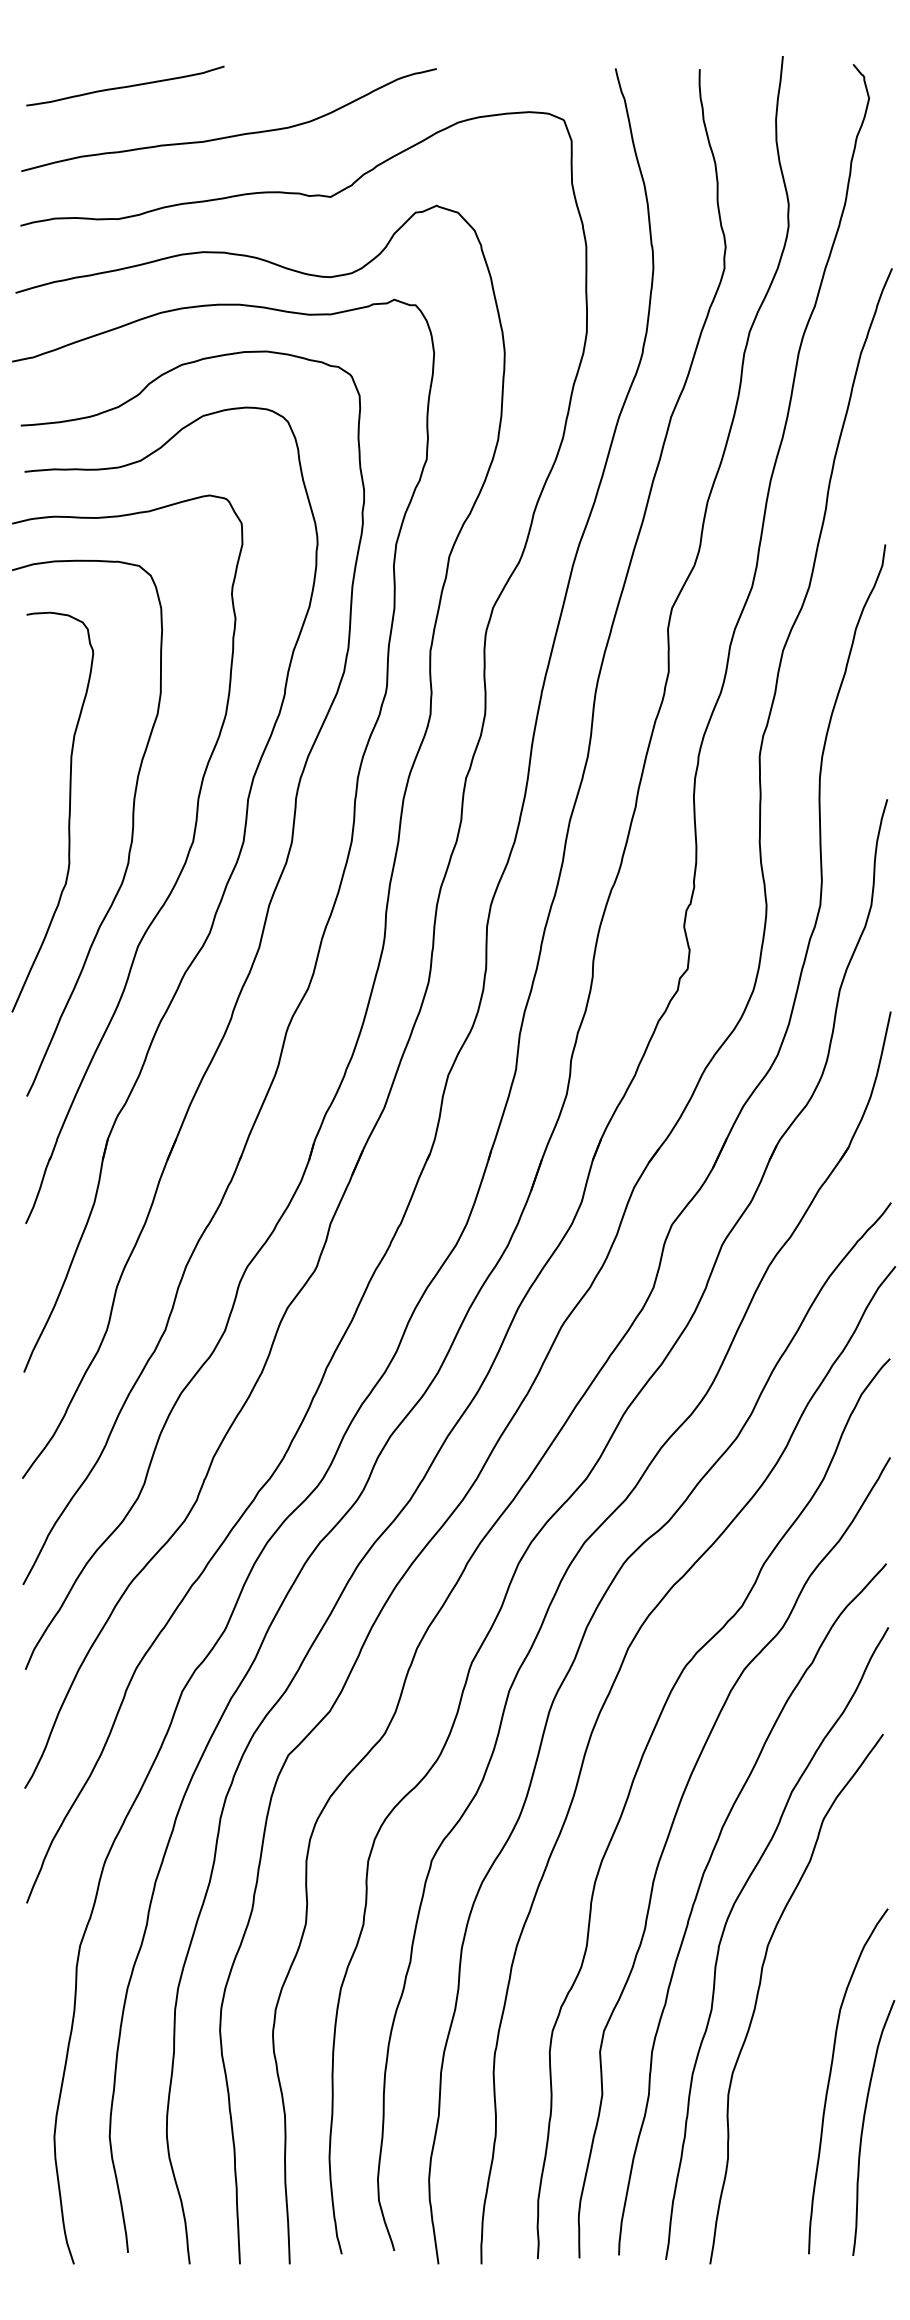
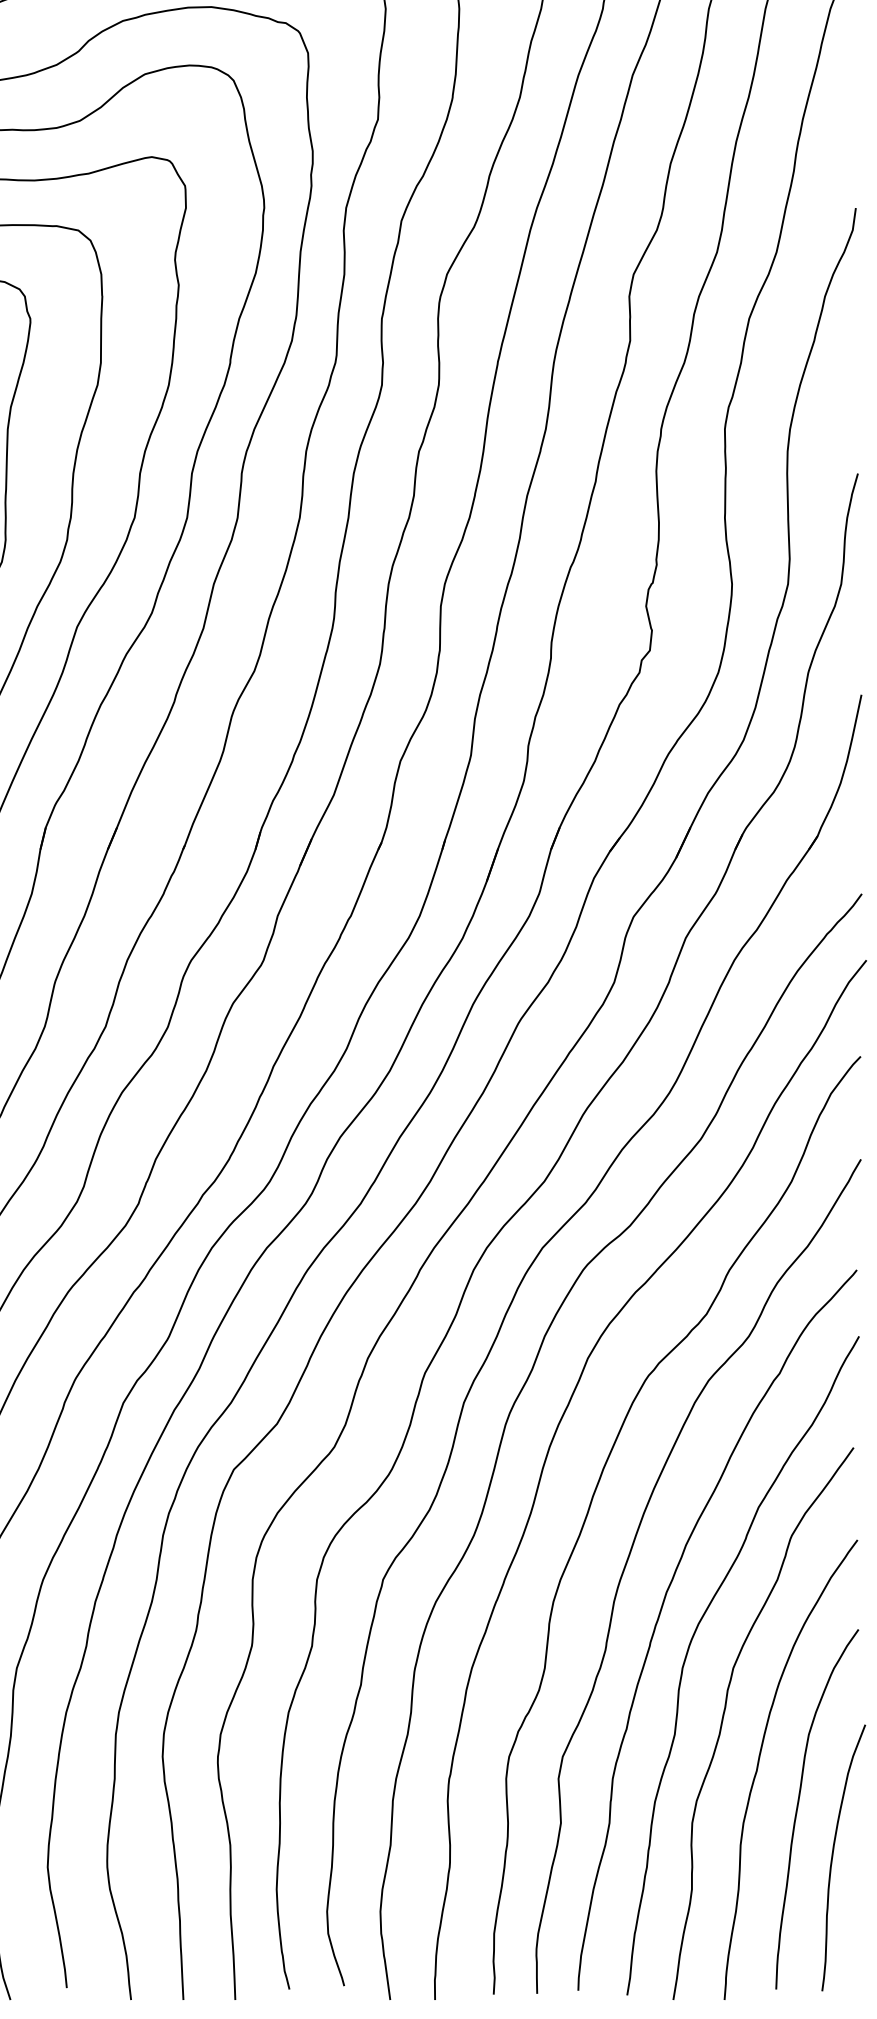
curve: (792, 2039) -> (759, 1765), added

